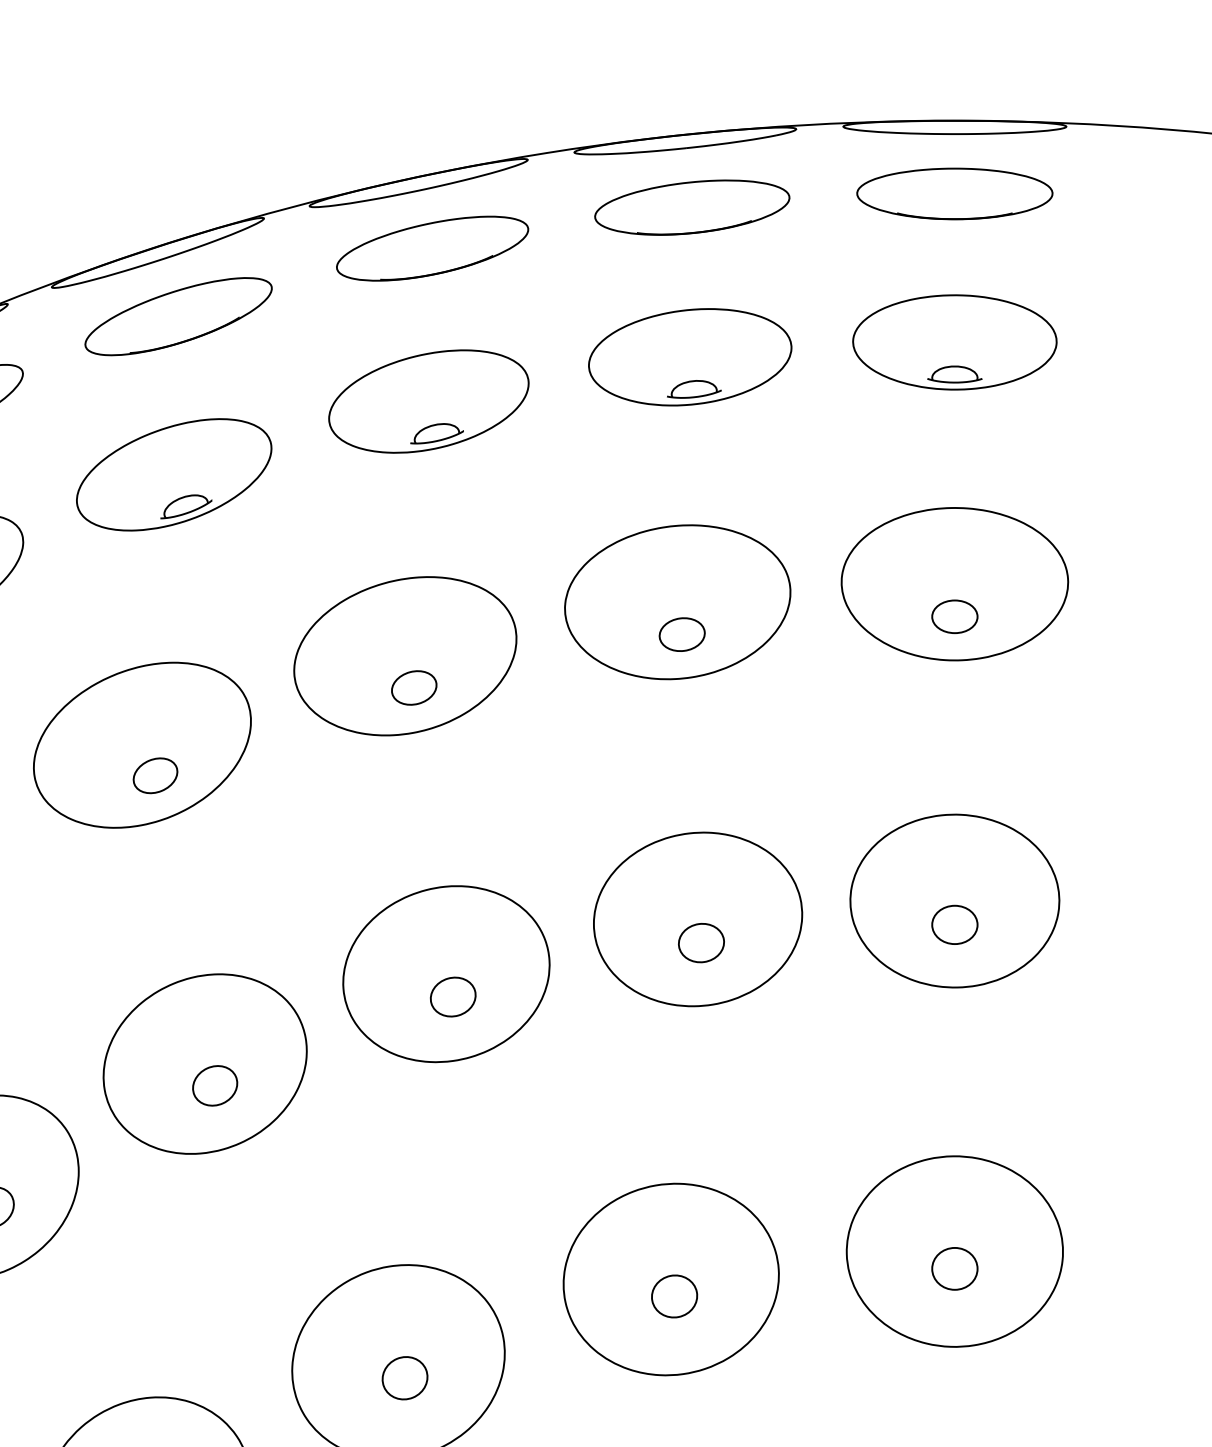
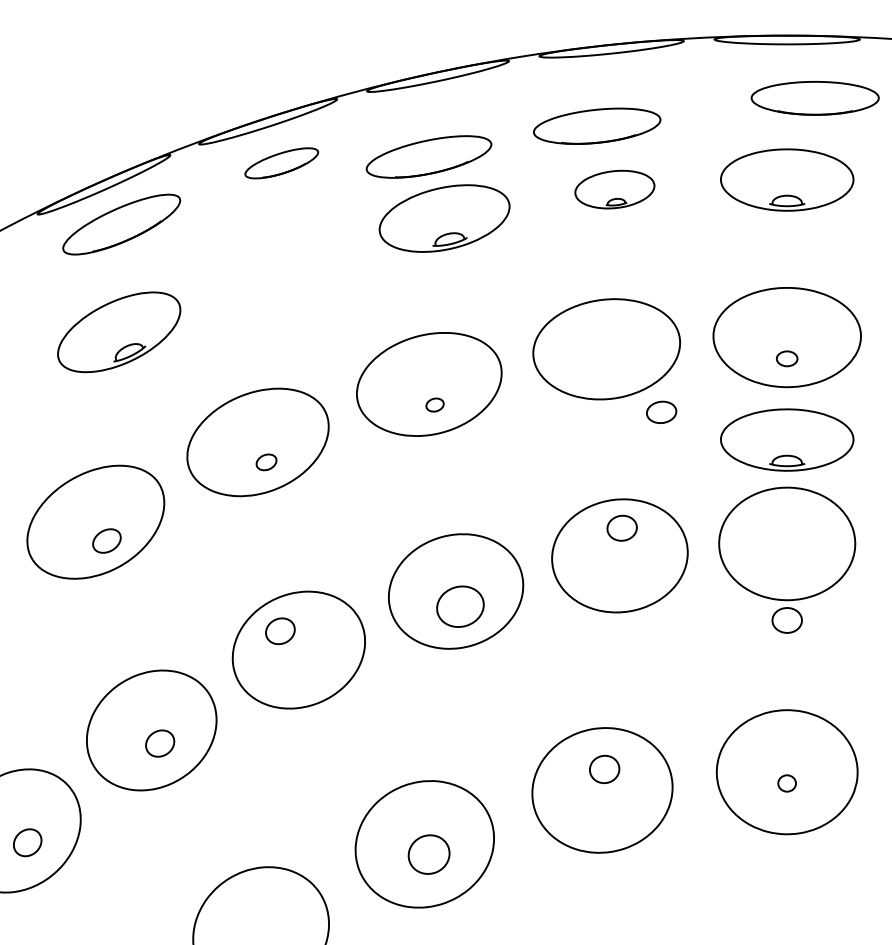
part: (953, 194) -> (814, 98), moved
part: (692, 206) -> (597, 125), moved
part: (431, 247) -> (428, 156), moved
part: (178, 316) -> (281, 163), size x0.6
part: (689, 356) -> (614, 189), size x0.6
part: (173, 475) -> (278, 266), removed
part: (953, 616) -> (786, 358), size x0.7
part: (682, 633) -> (661, 411), moved
part: (413, 687) -> (434, 404), size x0.6
part: (955, 740) -> (787, 439), added
part: (155, 776) -> (266, 462), size x0.7
part: (953, 924) -> (786, 620), moved
part: (700, 941) -> (621, 527), moved
part: (453, 995) -> (460, 605), size x1.6
part: (215, 1086) -> (280, 631), moved
part: (953, 1268) -> (786, 783), size x0.6
part: (674, 1294) -> (604, 768), moved
part: (404, 1377) -> (428, 854), size x1.4

